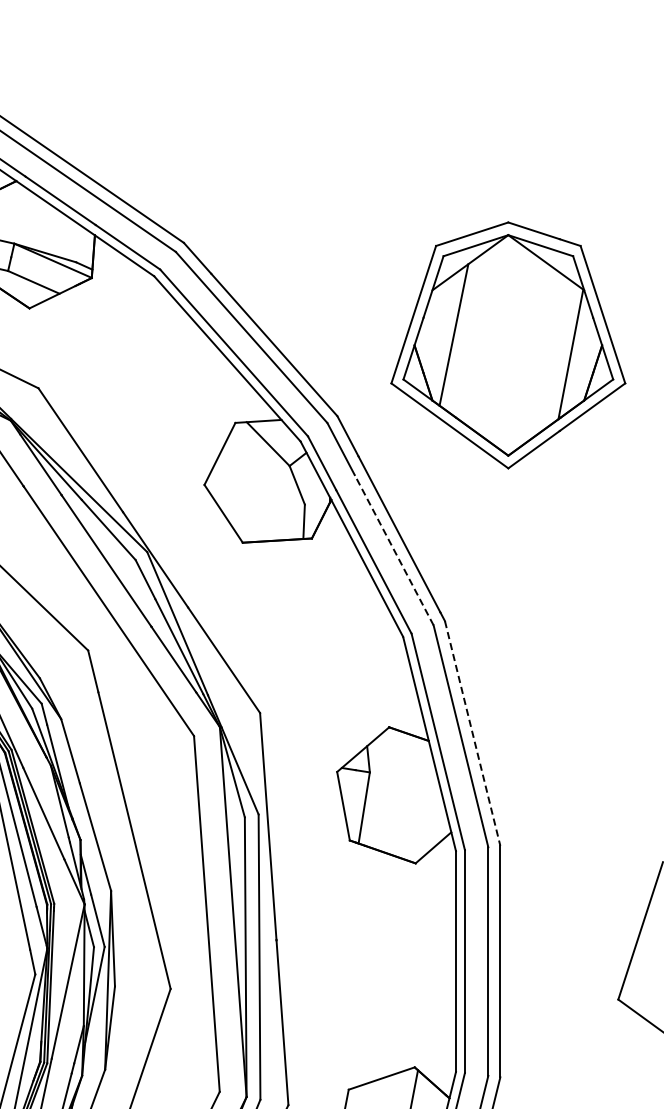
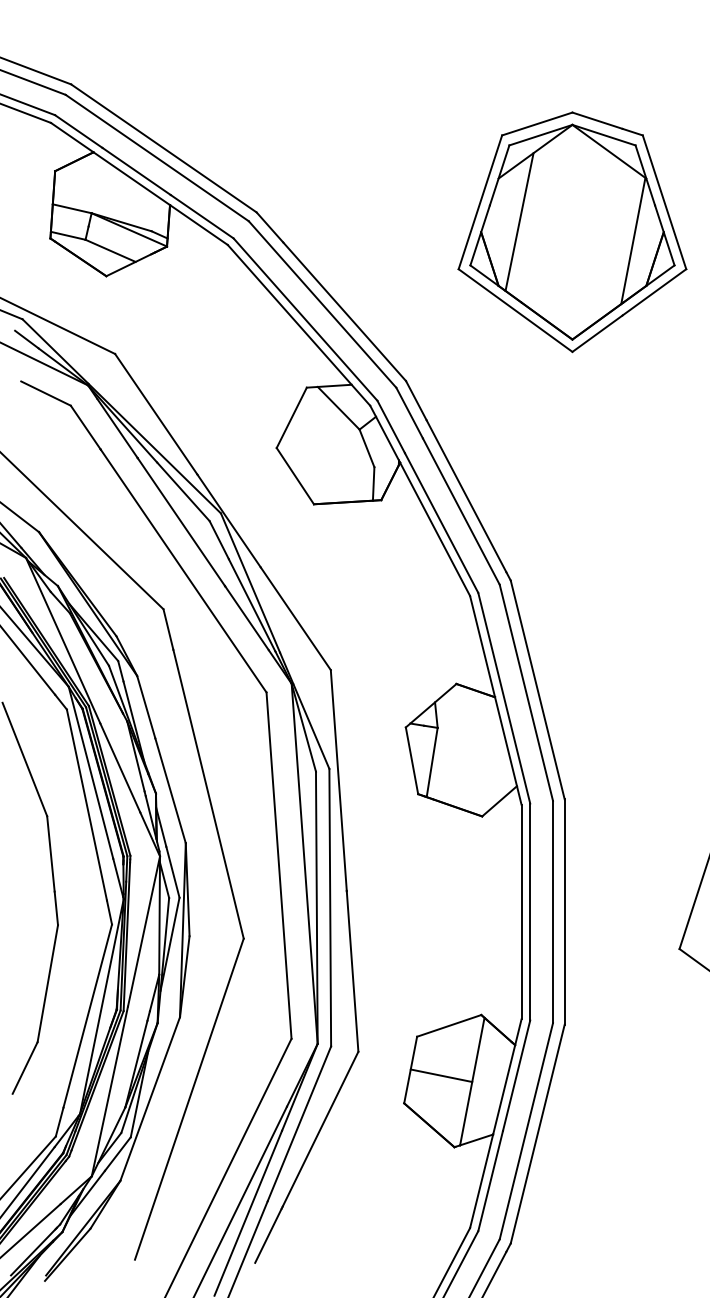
part: (508, 345) -> (572, 232), moved
line: (394, 550) -> (461, 511), dashed -> solid
line: (472, 732) -> (537, 689), dashed -> solid

